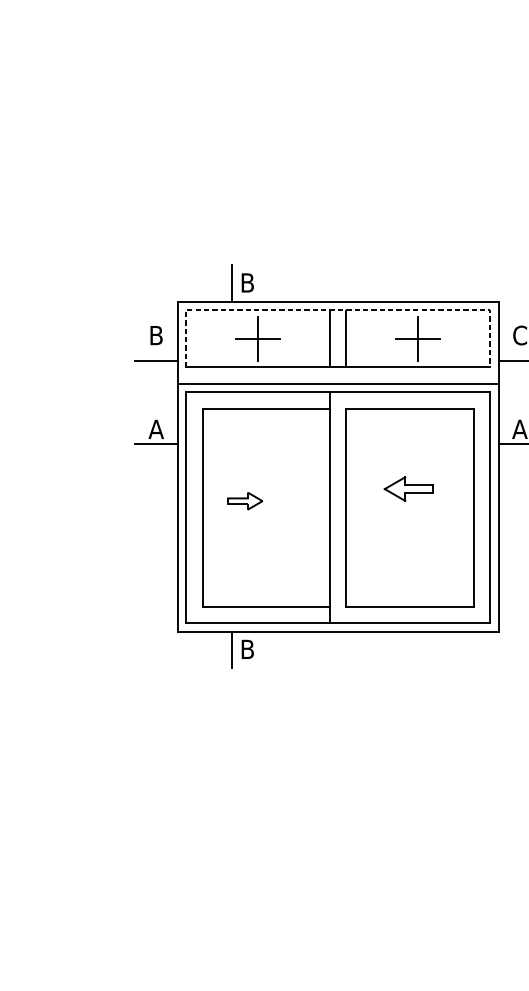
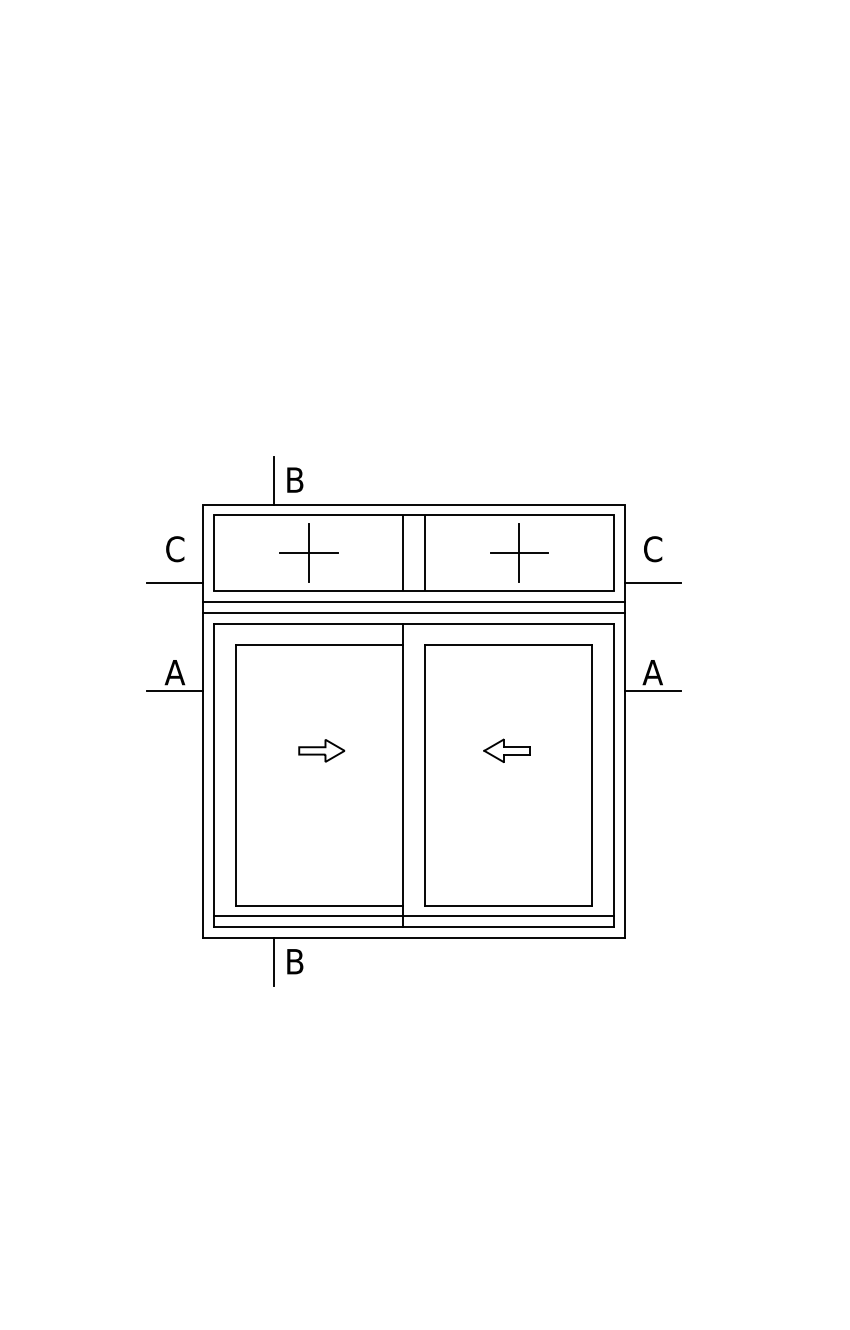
line: (338, 309) -> (414, 515), dashed -> solid
text: (156, 335) -> (175, 549), B -> C
line: (337, 375) -> (413, 601), added
part: (408, 488) -> (506, 750), size x0.71
part: (244, 500) -> (321, 750), moved
line: (337, 614) -> (413, 915), added

